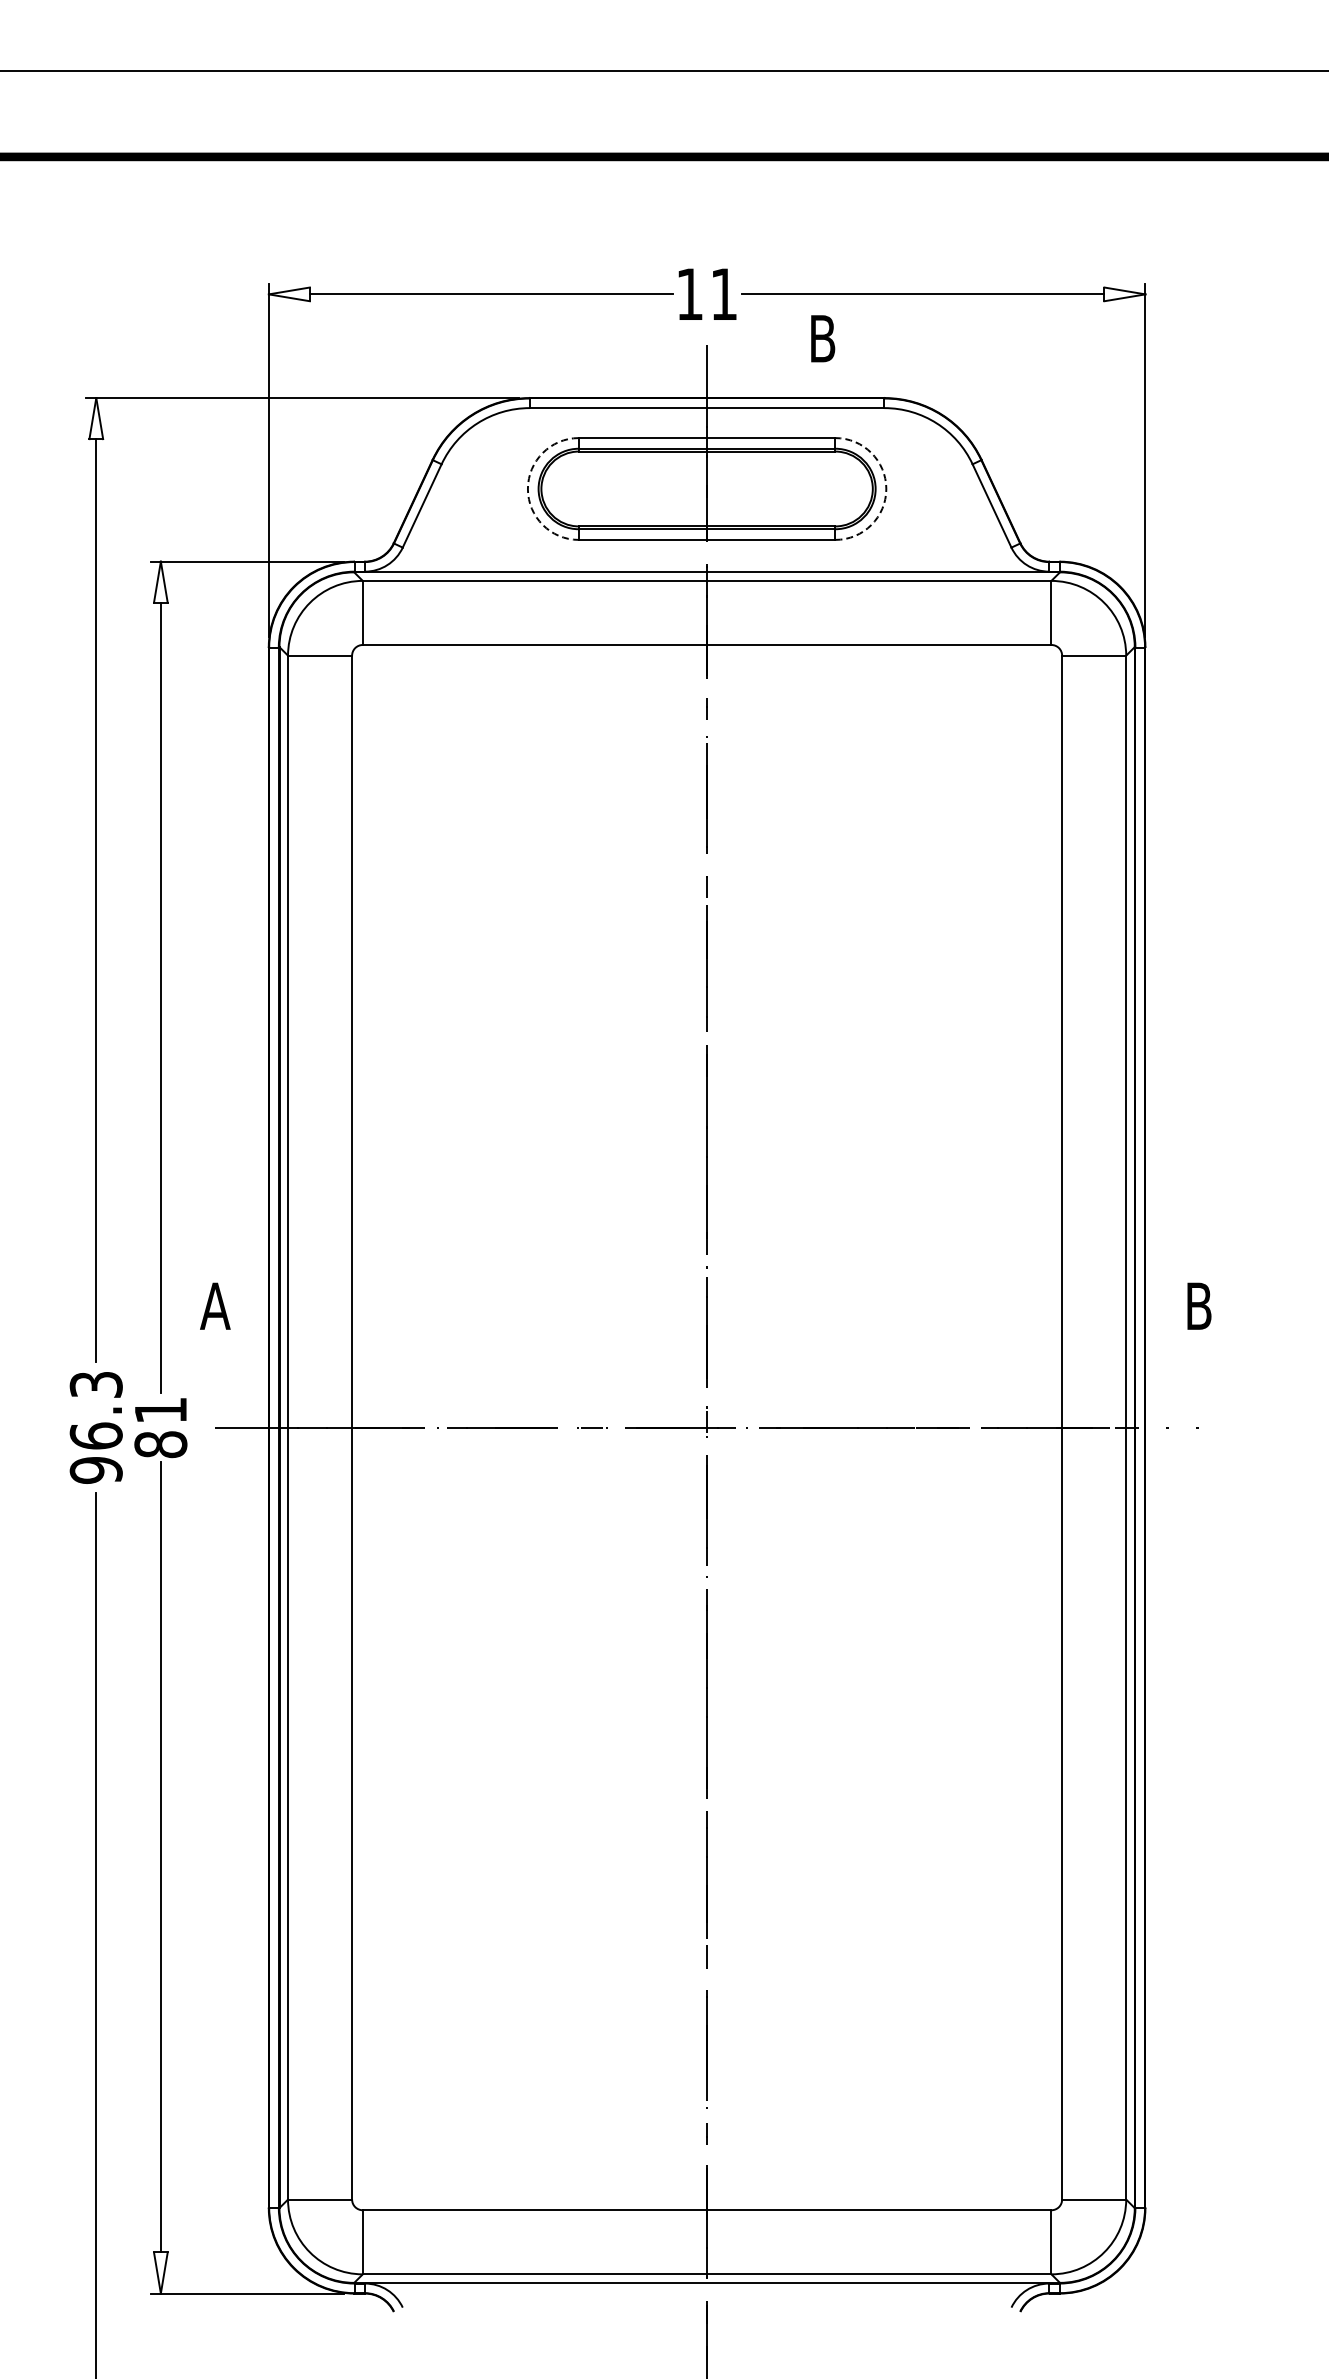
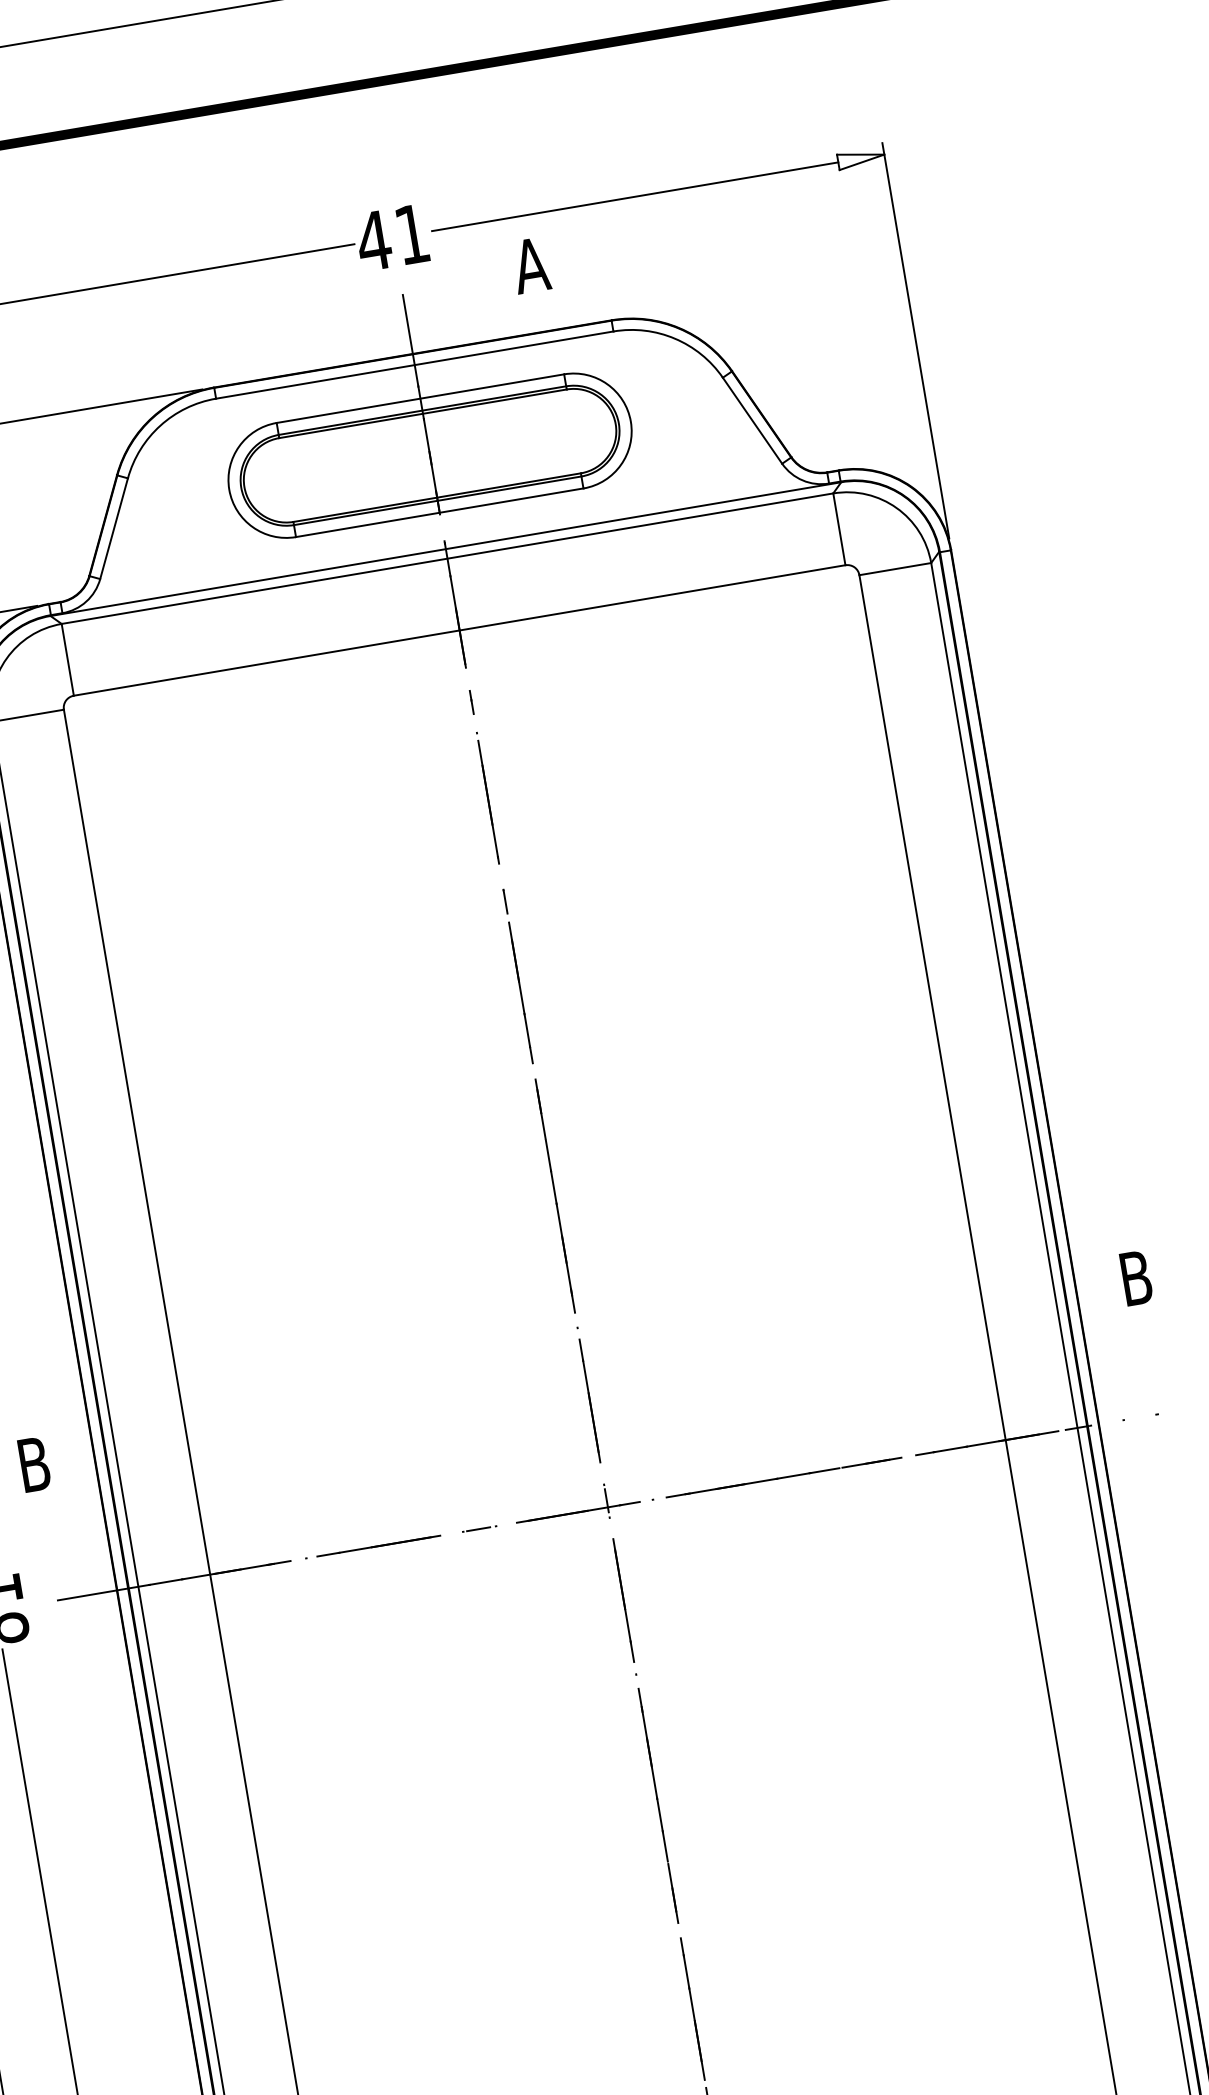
text: (689, 293) -> (373, 240), 11 -> 41
text: (822, 338) -> (530, 265), B -> A
arc: (527, 489) -> (228, 490), dashed -> solid
arc: (886, 489) -> (631, 422), dashed -> solid
text: (215, 1305) -> (34, 1463), A -> B

